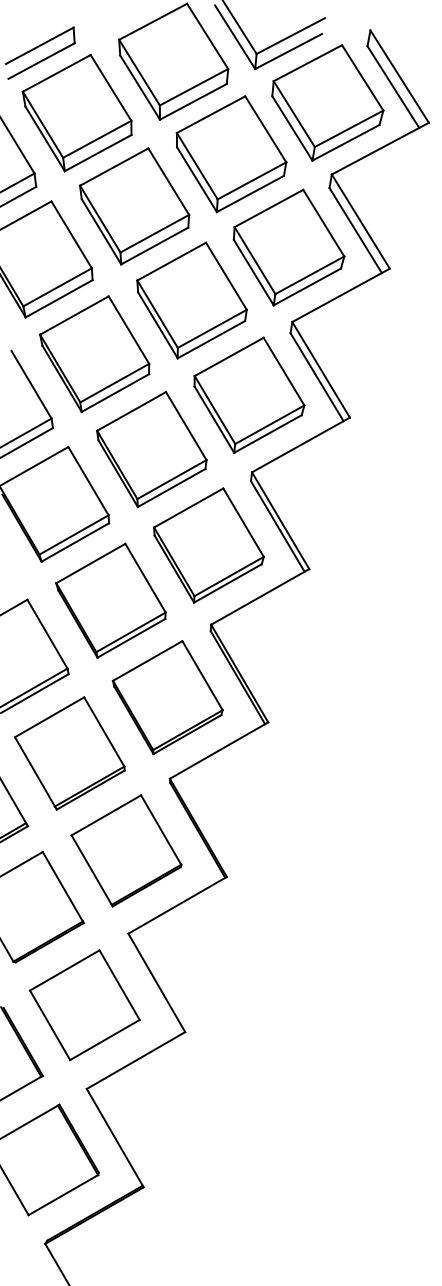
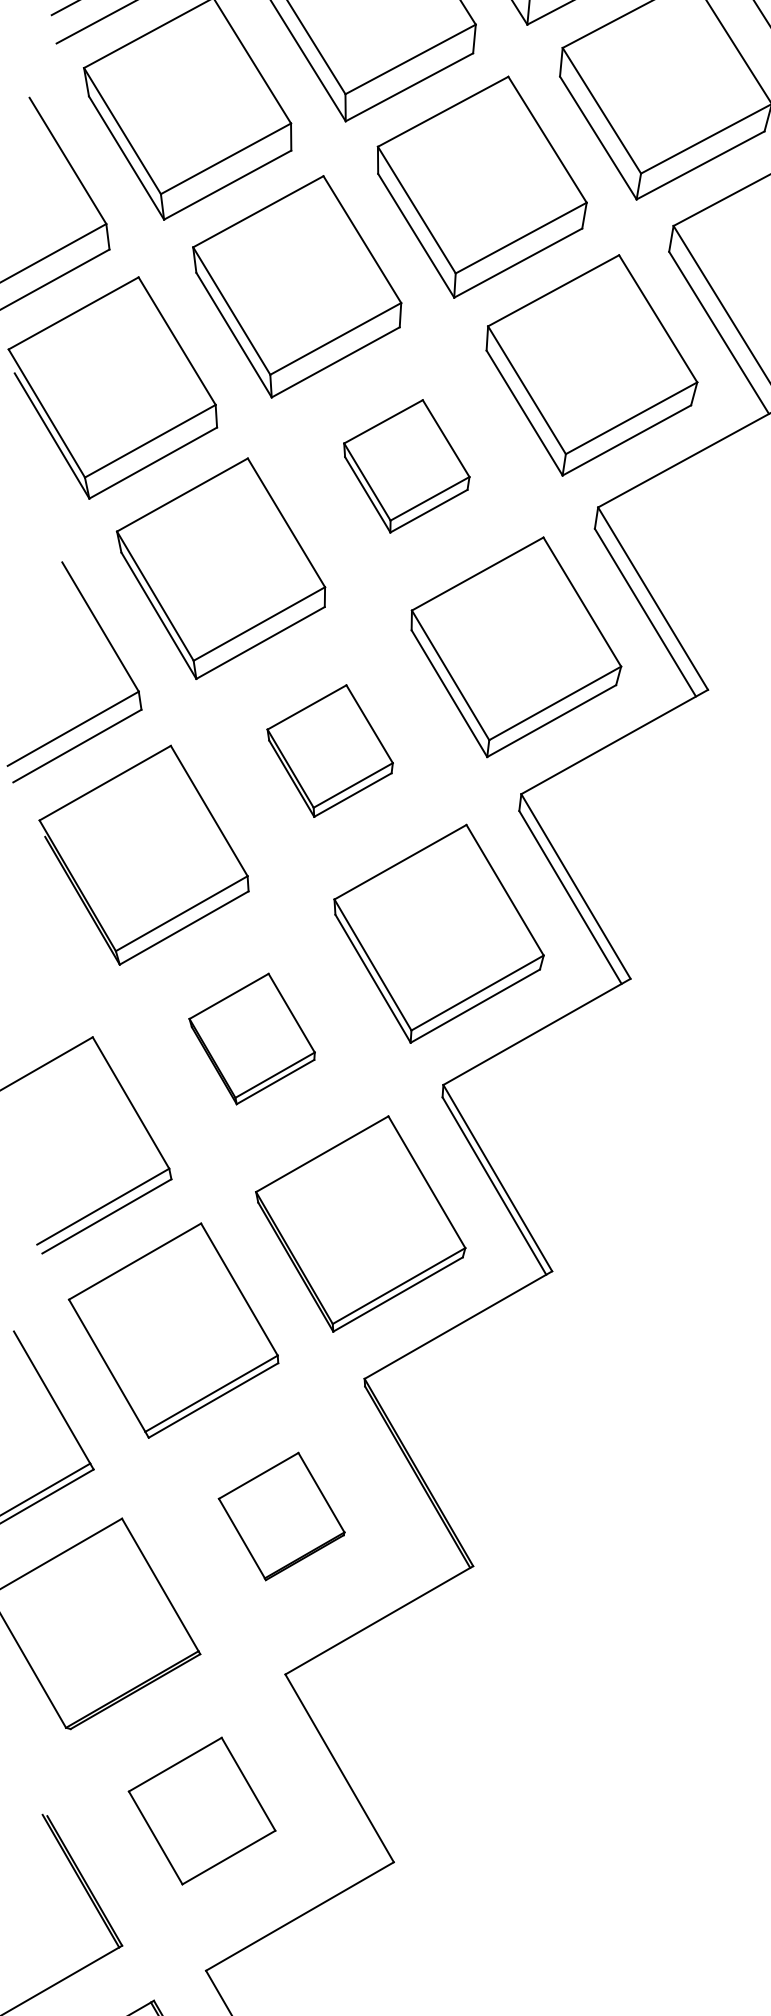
part: (191, 300) -> (405, 466), size x0.6
part: (151, 449) -> (329, 750), size x0.6
part: (110, 600) -> (251, 1038), size x0.6
part: (126, 850) -> (281, 1515), size x0.6
part: (84, 1005) -> (201, 1811), size x0.7

